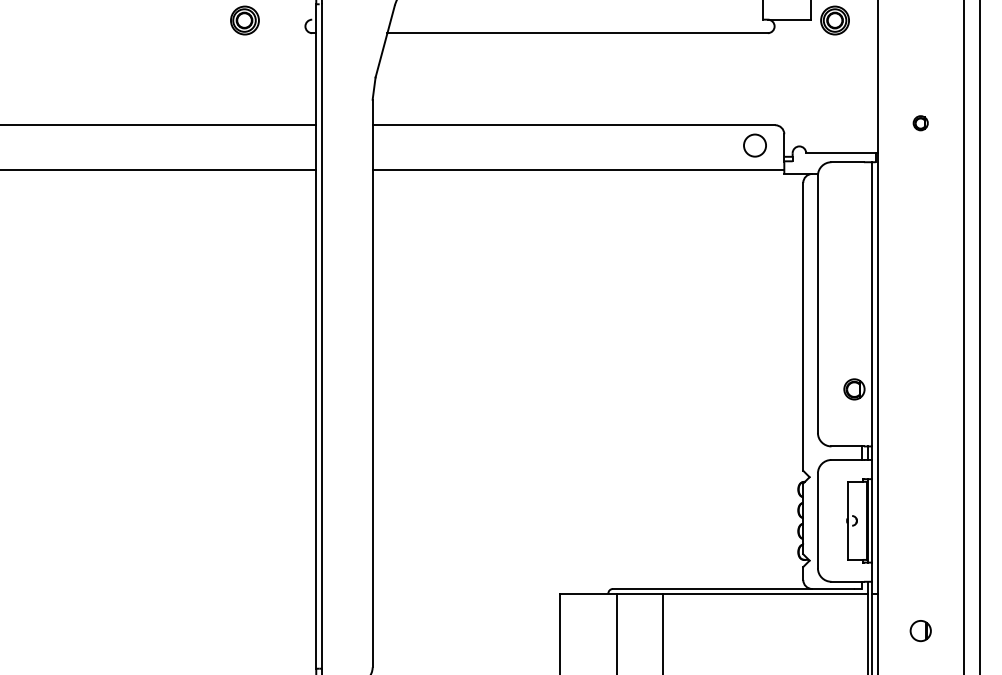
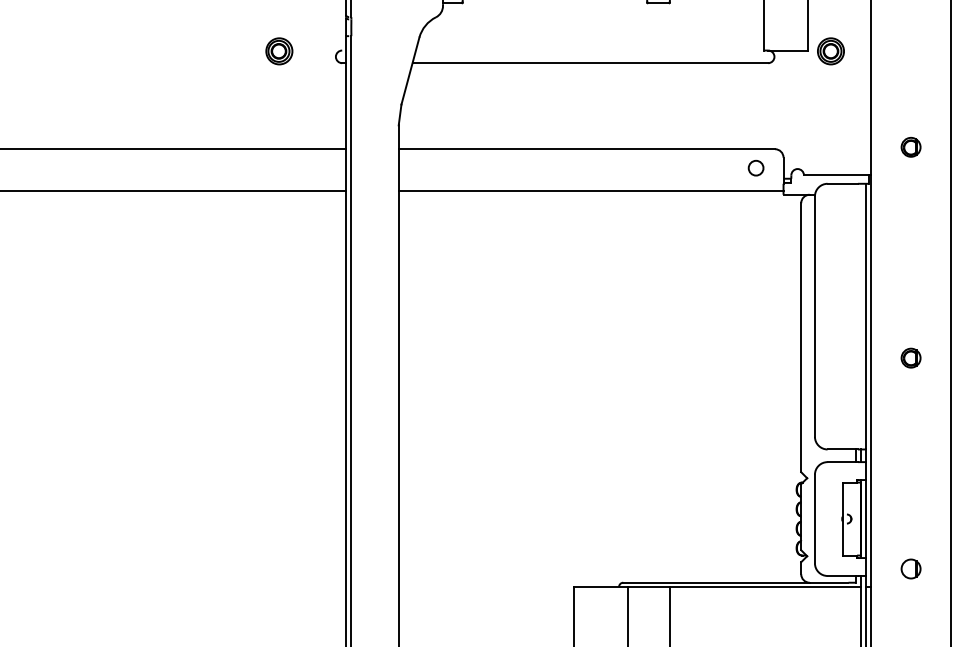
part: (920, 123) -> (910, 147), size x1.43
circle: (754, 144) -> (755, 167), size x0.71
part: (853, 388) -> (910, 357), moved
part: (920, 630) -> (910, 568), moved

